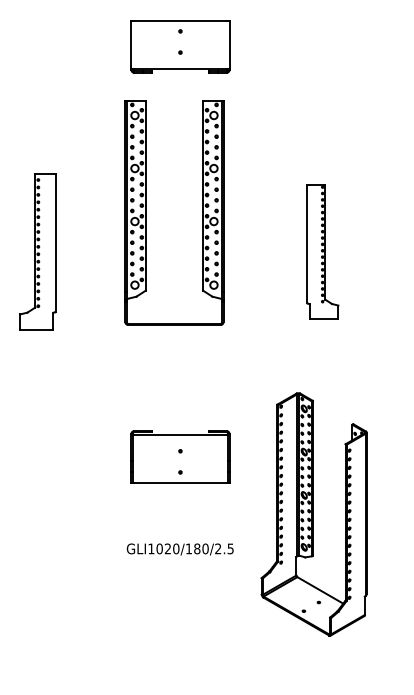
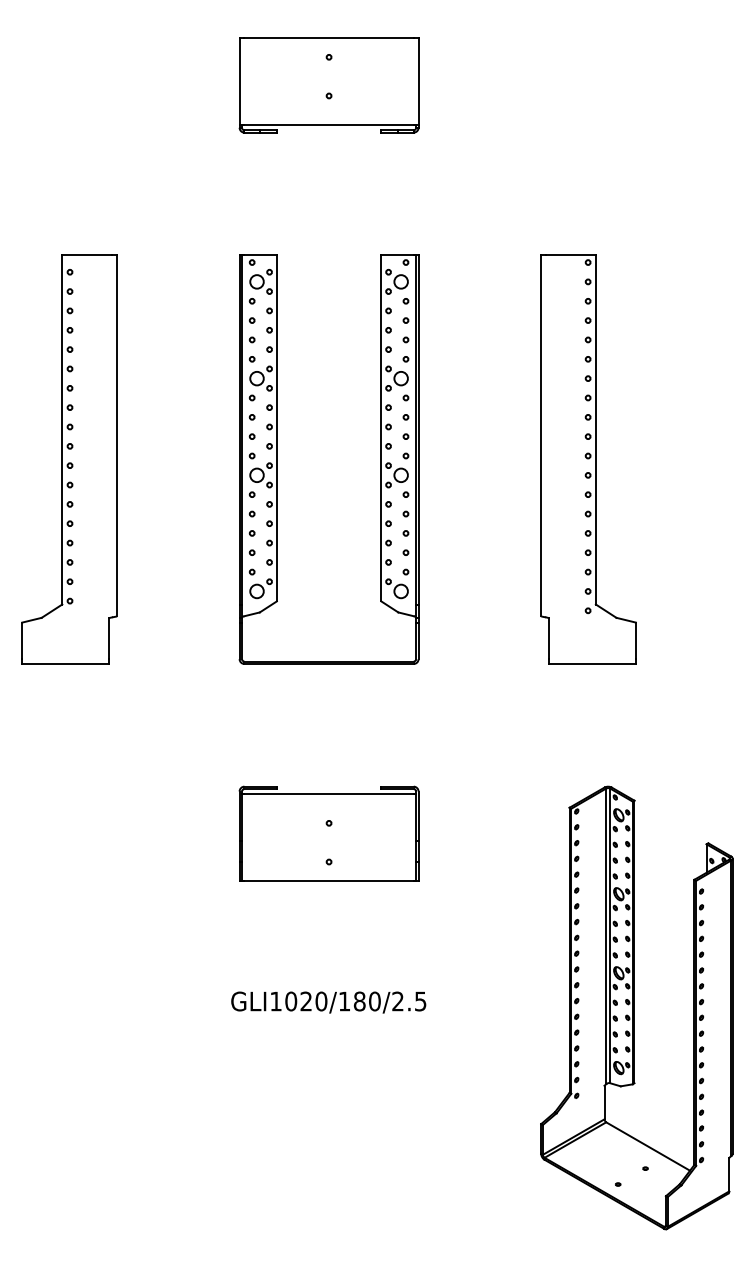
part: (146, 212) -> (278, 458), moved
part: (37, 251) -> (68, 458), size x1.43
part: (322, 251) -> (588, 458), size x1.67
part: (313, 514) -> (635, 1008), moved

